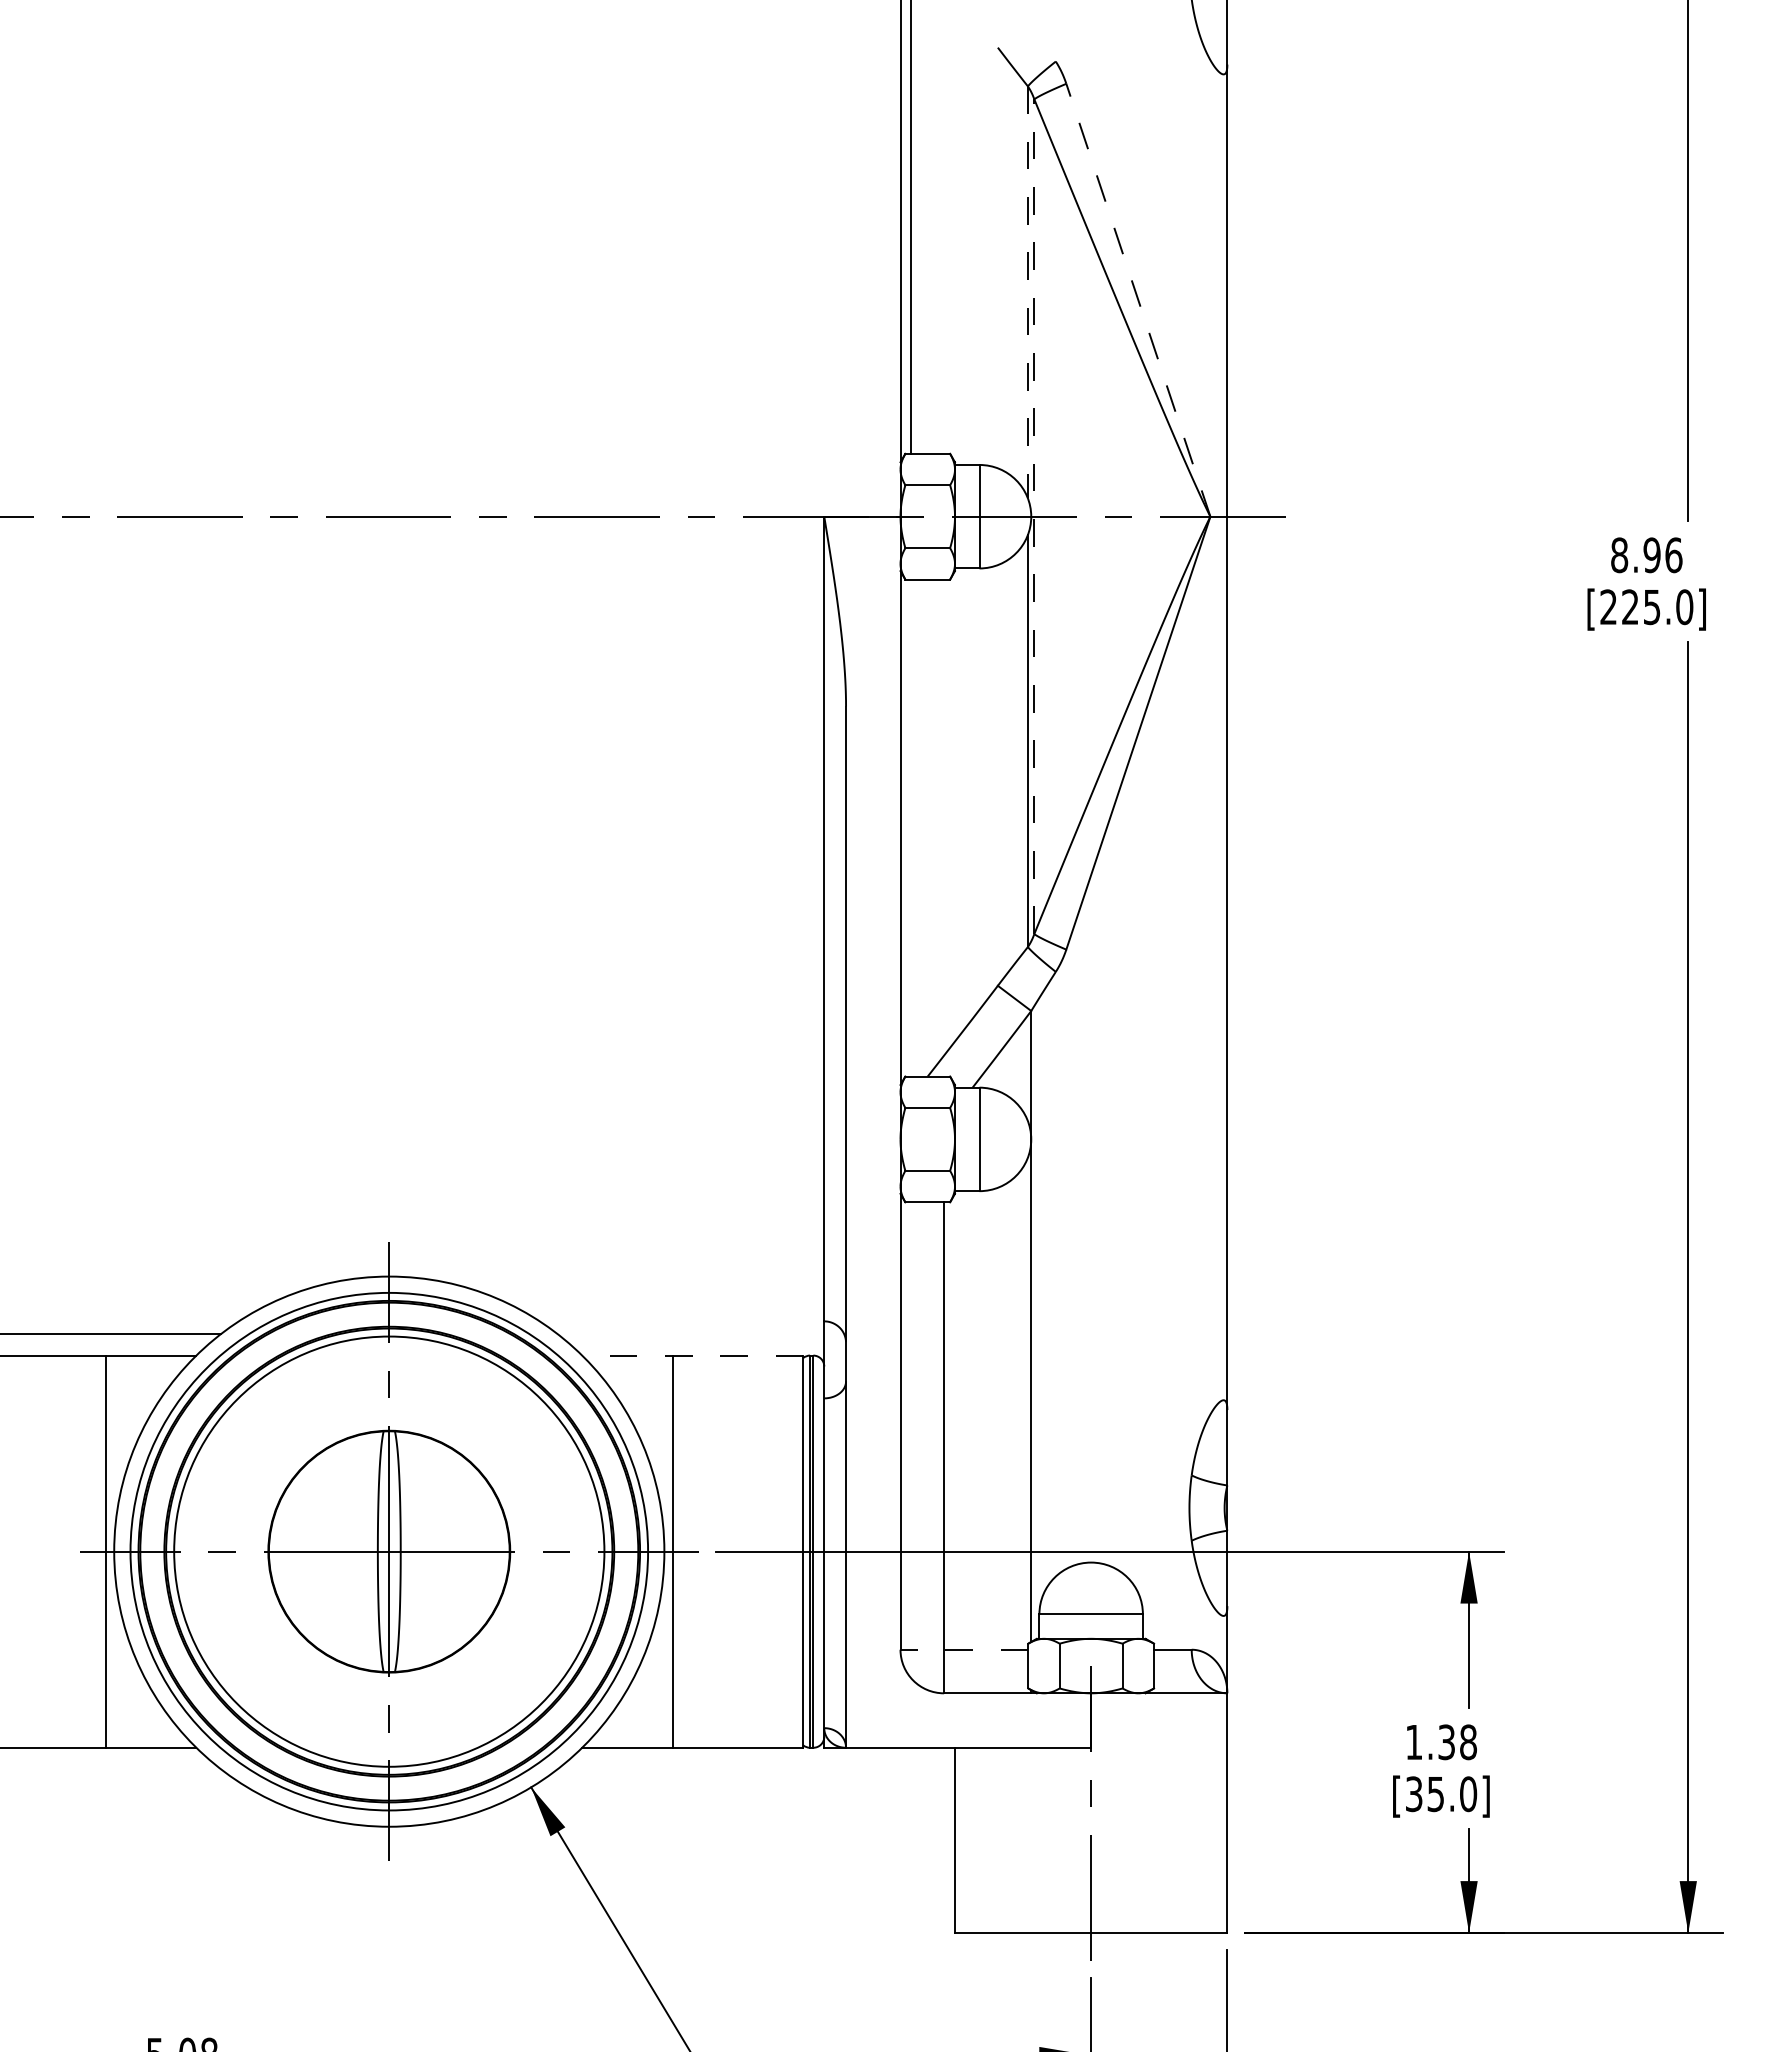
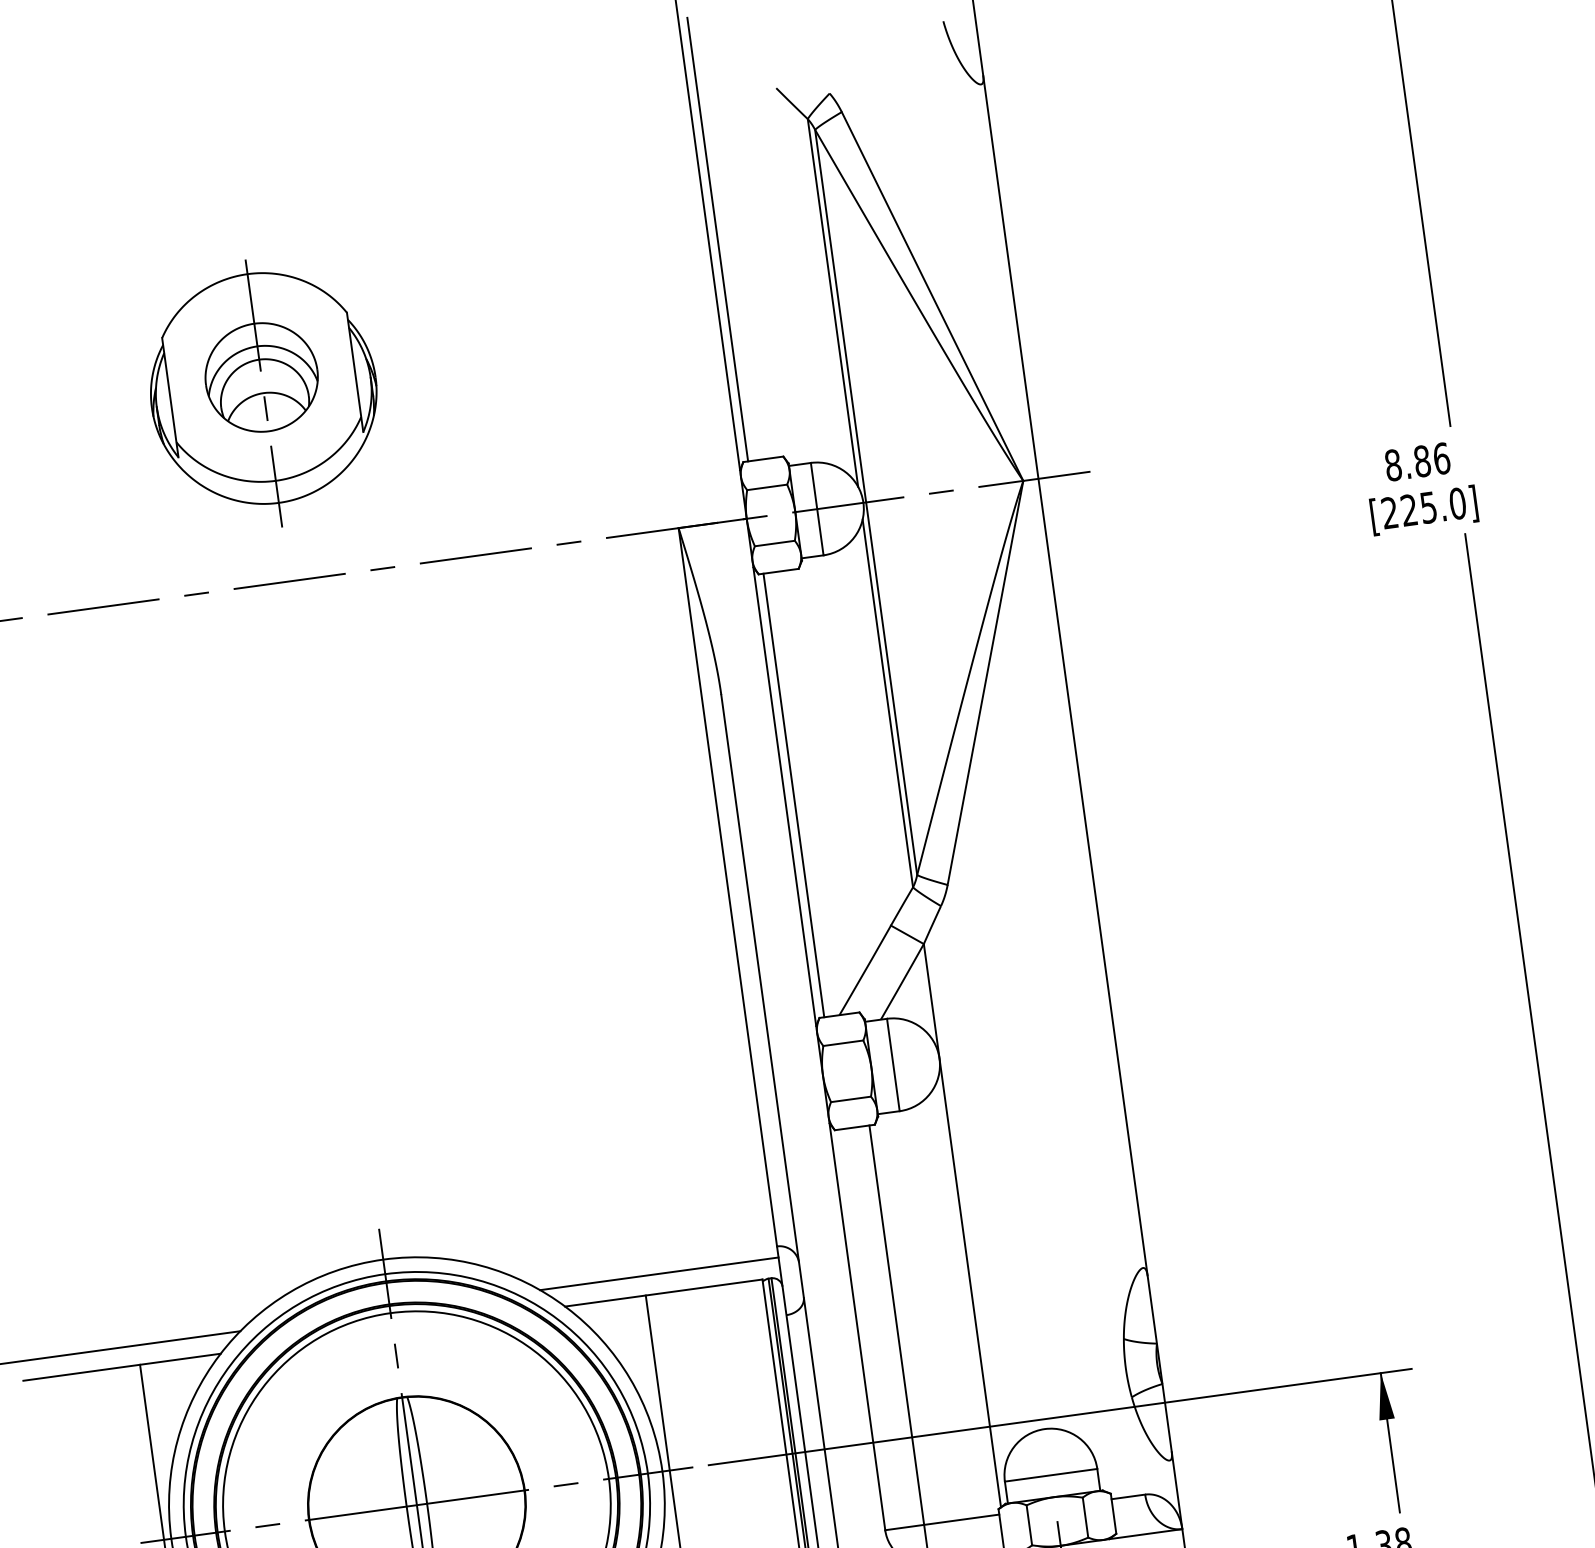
line: (1027, 292) -> (832, 303), dashed -> solid
line: (1138, 299) -> (932, 295), dashed -> solid
part: (388, 305) -> (263, 392), added
line: (1034, 516) -> (866, 502), dashed -> solid
text: (1651, 555) -> (1421, 461), 8.96 -> 8.86
line: (910, 827) -> (793, 795), added
line: (690, 1333) -> (659, 1273), added
line: (692, 1355) -> (663, 1292), dashed -> solid
line: (964, 1649) -> (942, 1522), dashed -> solid

